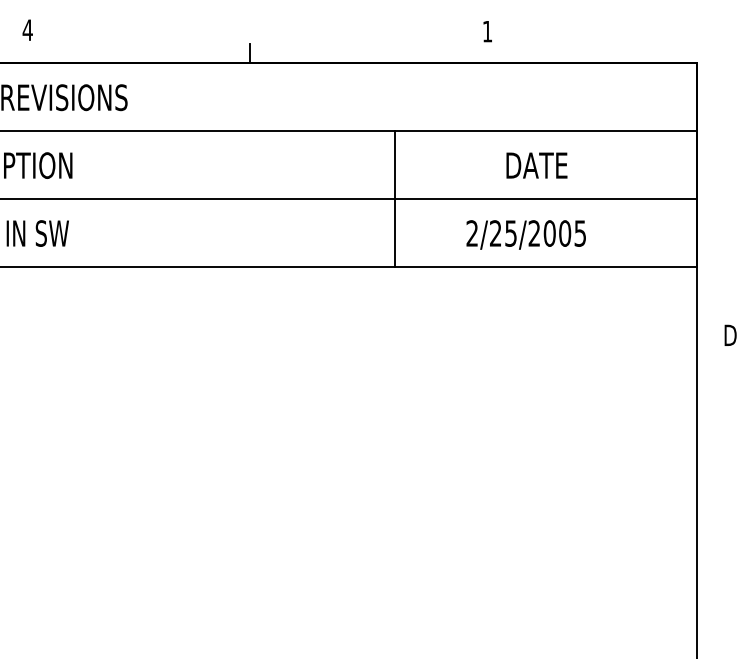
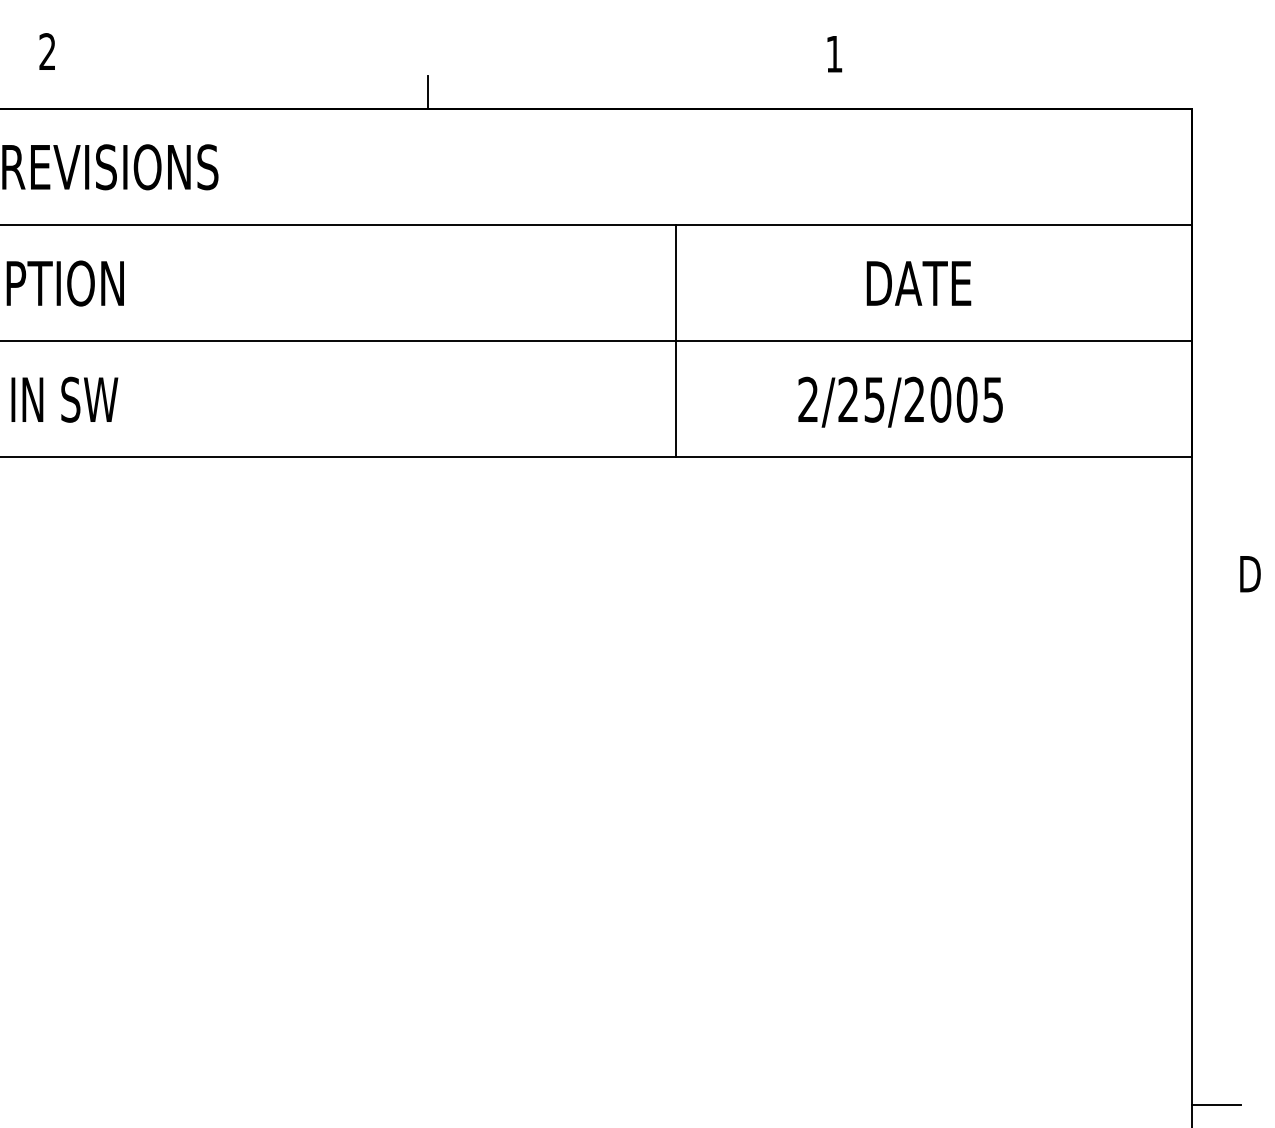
text: (27, 29) -> (47, 50), 4 -> 2
line: (710, 645) -> (1215, 1104), added

